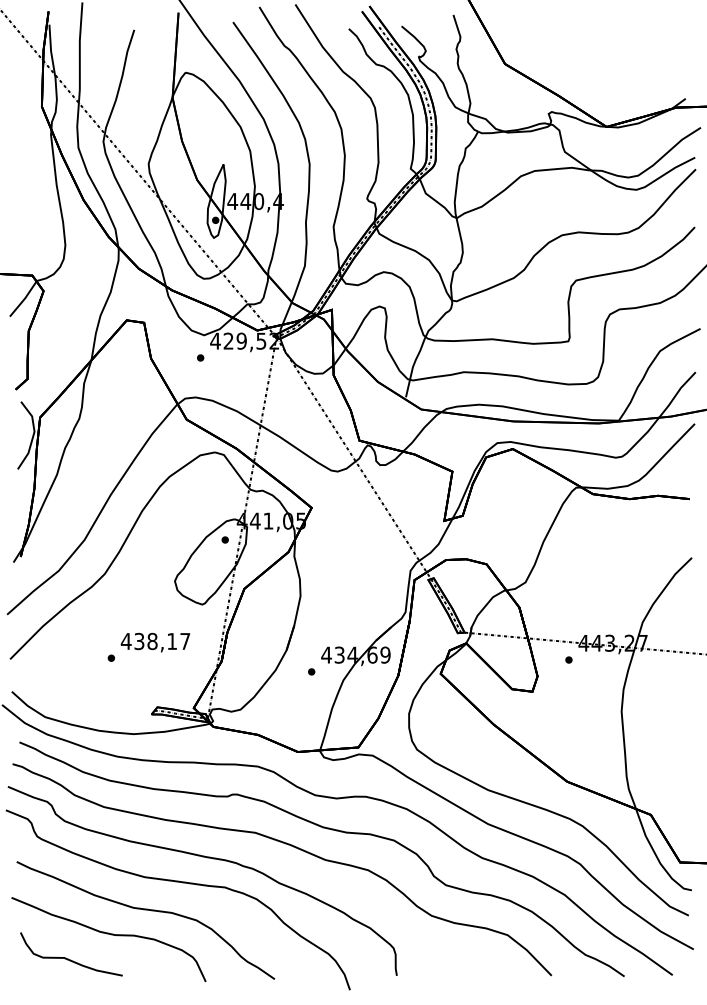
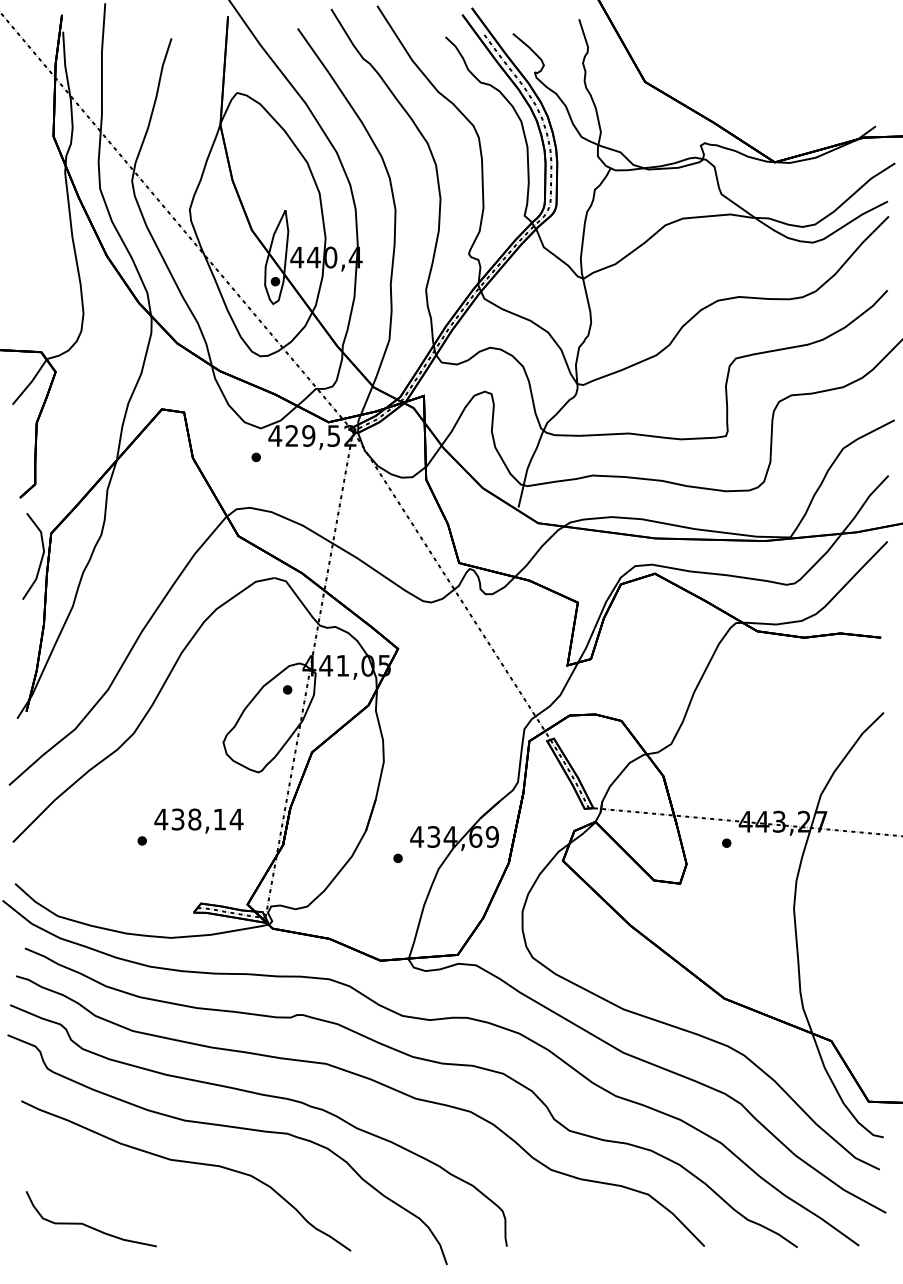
text: (185, 641) -> (236, 819), 438,17 -> 438,14
curve: (110, 935) -> (141, 1194), removed

